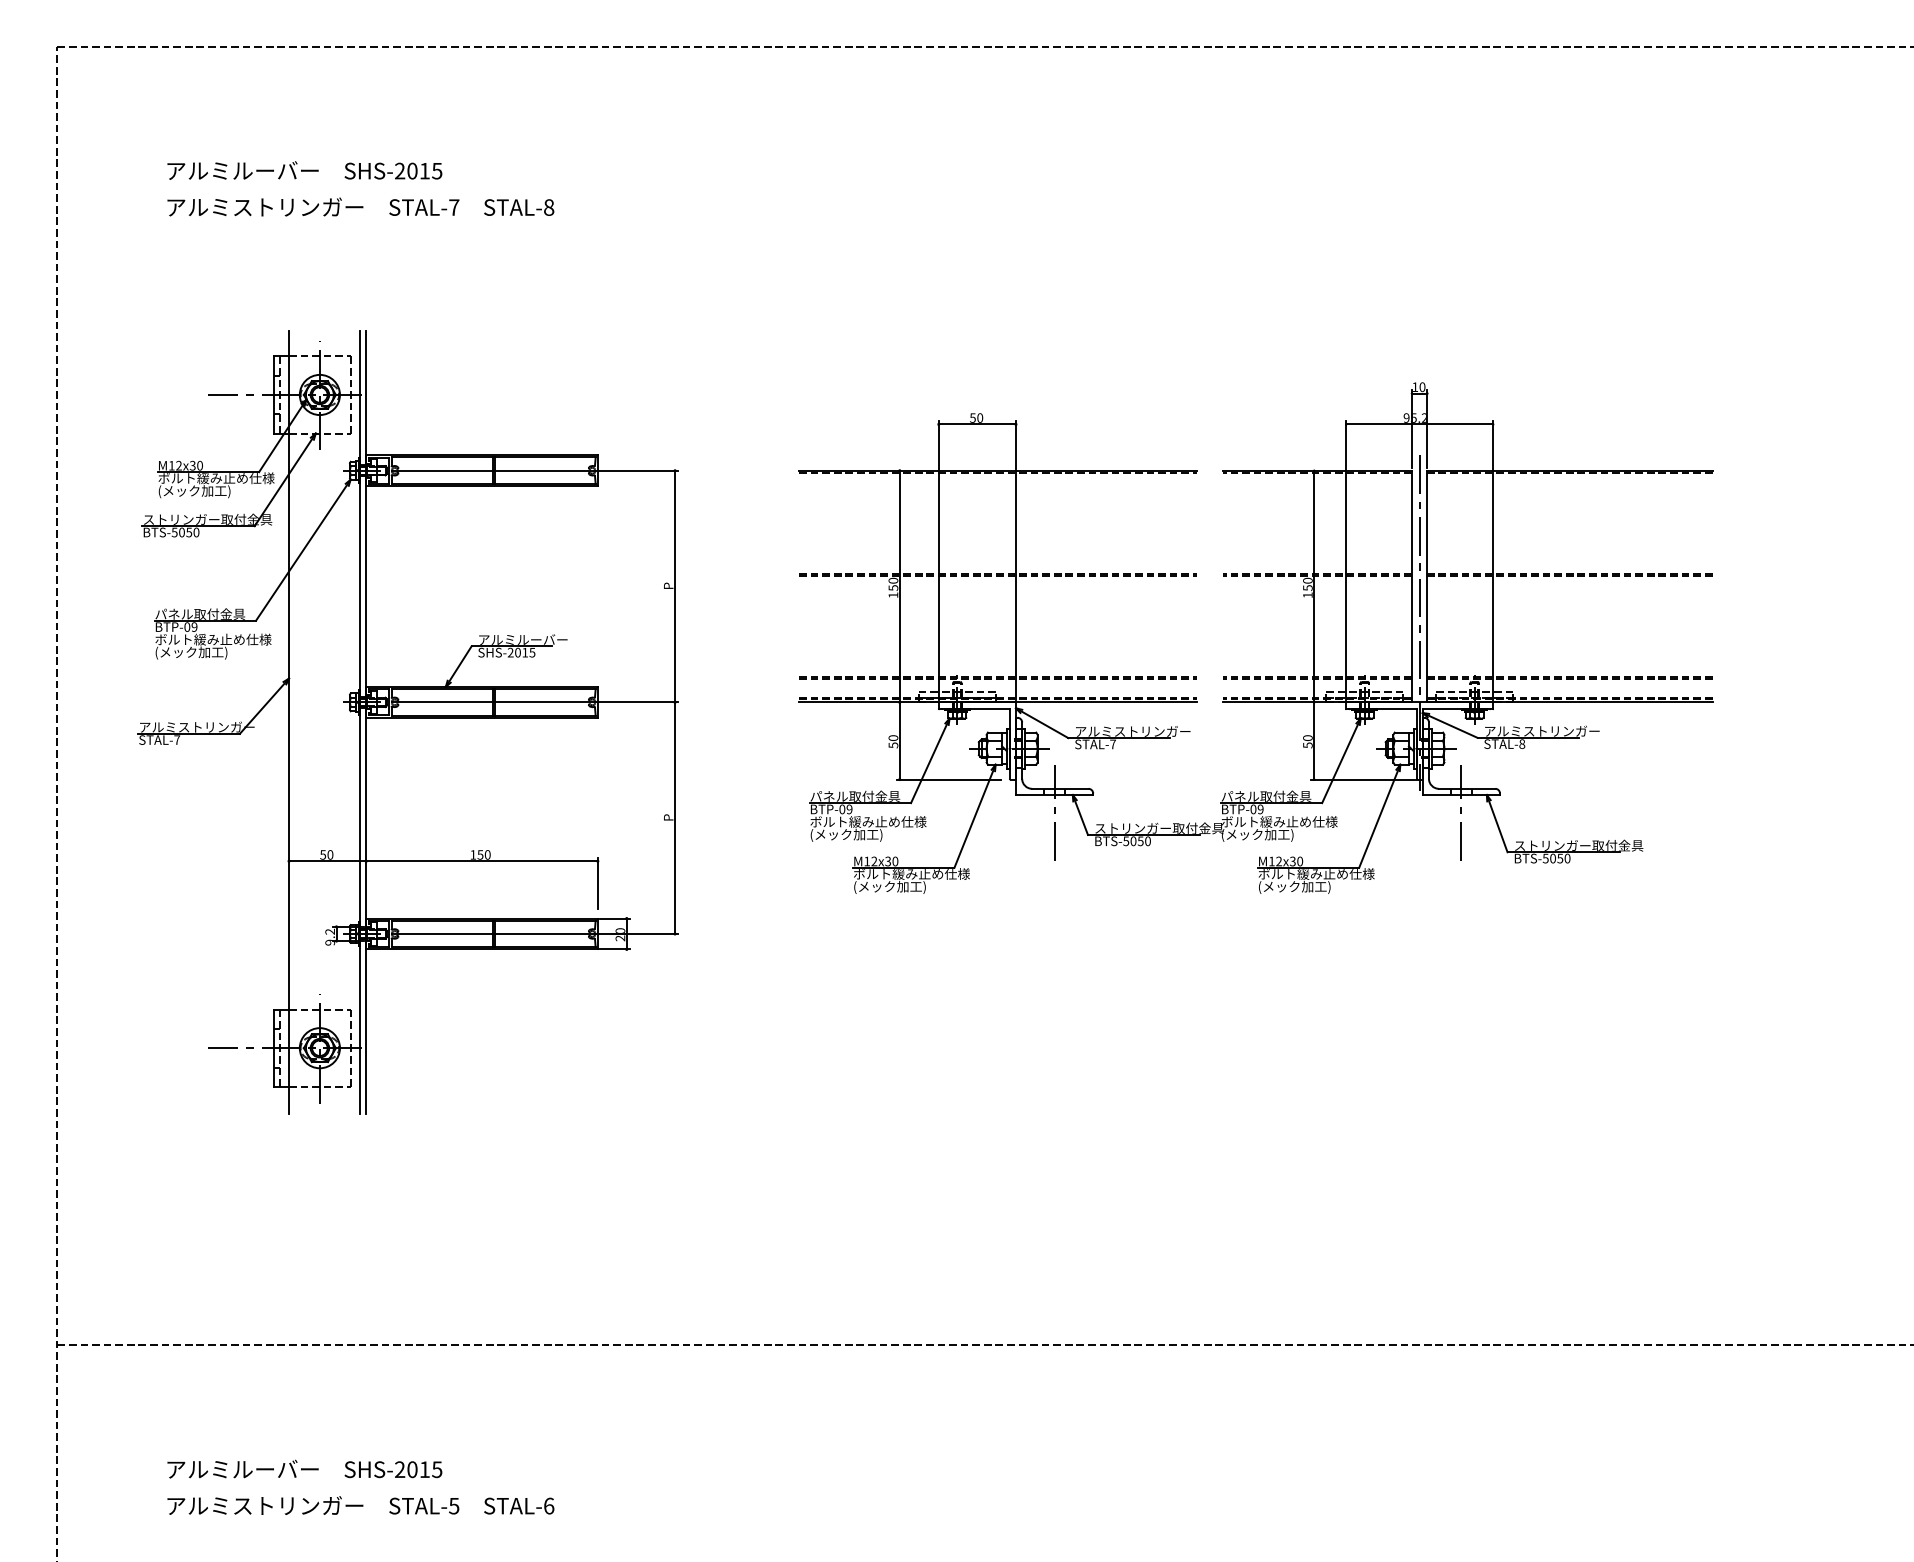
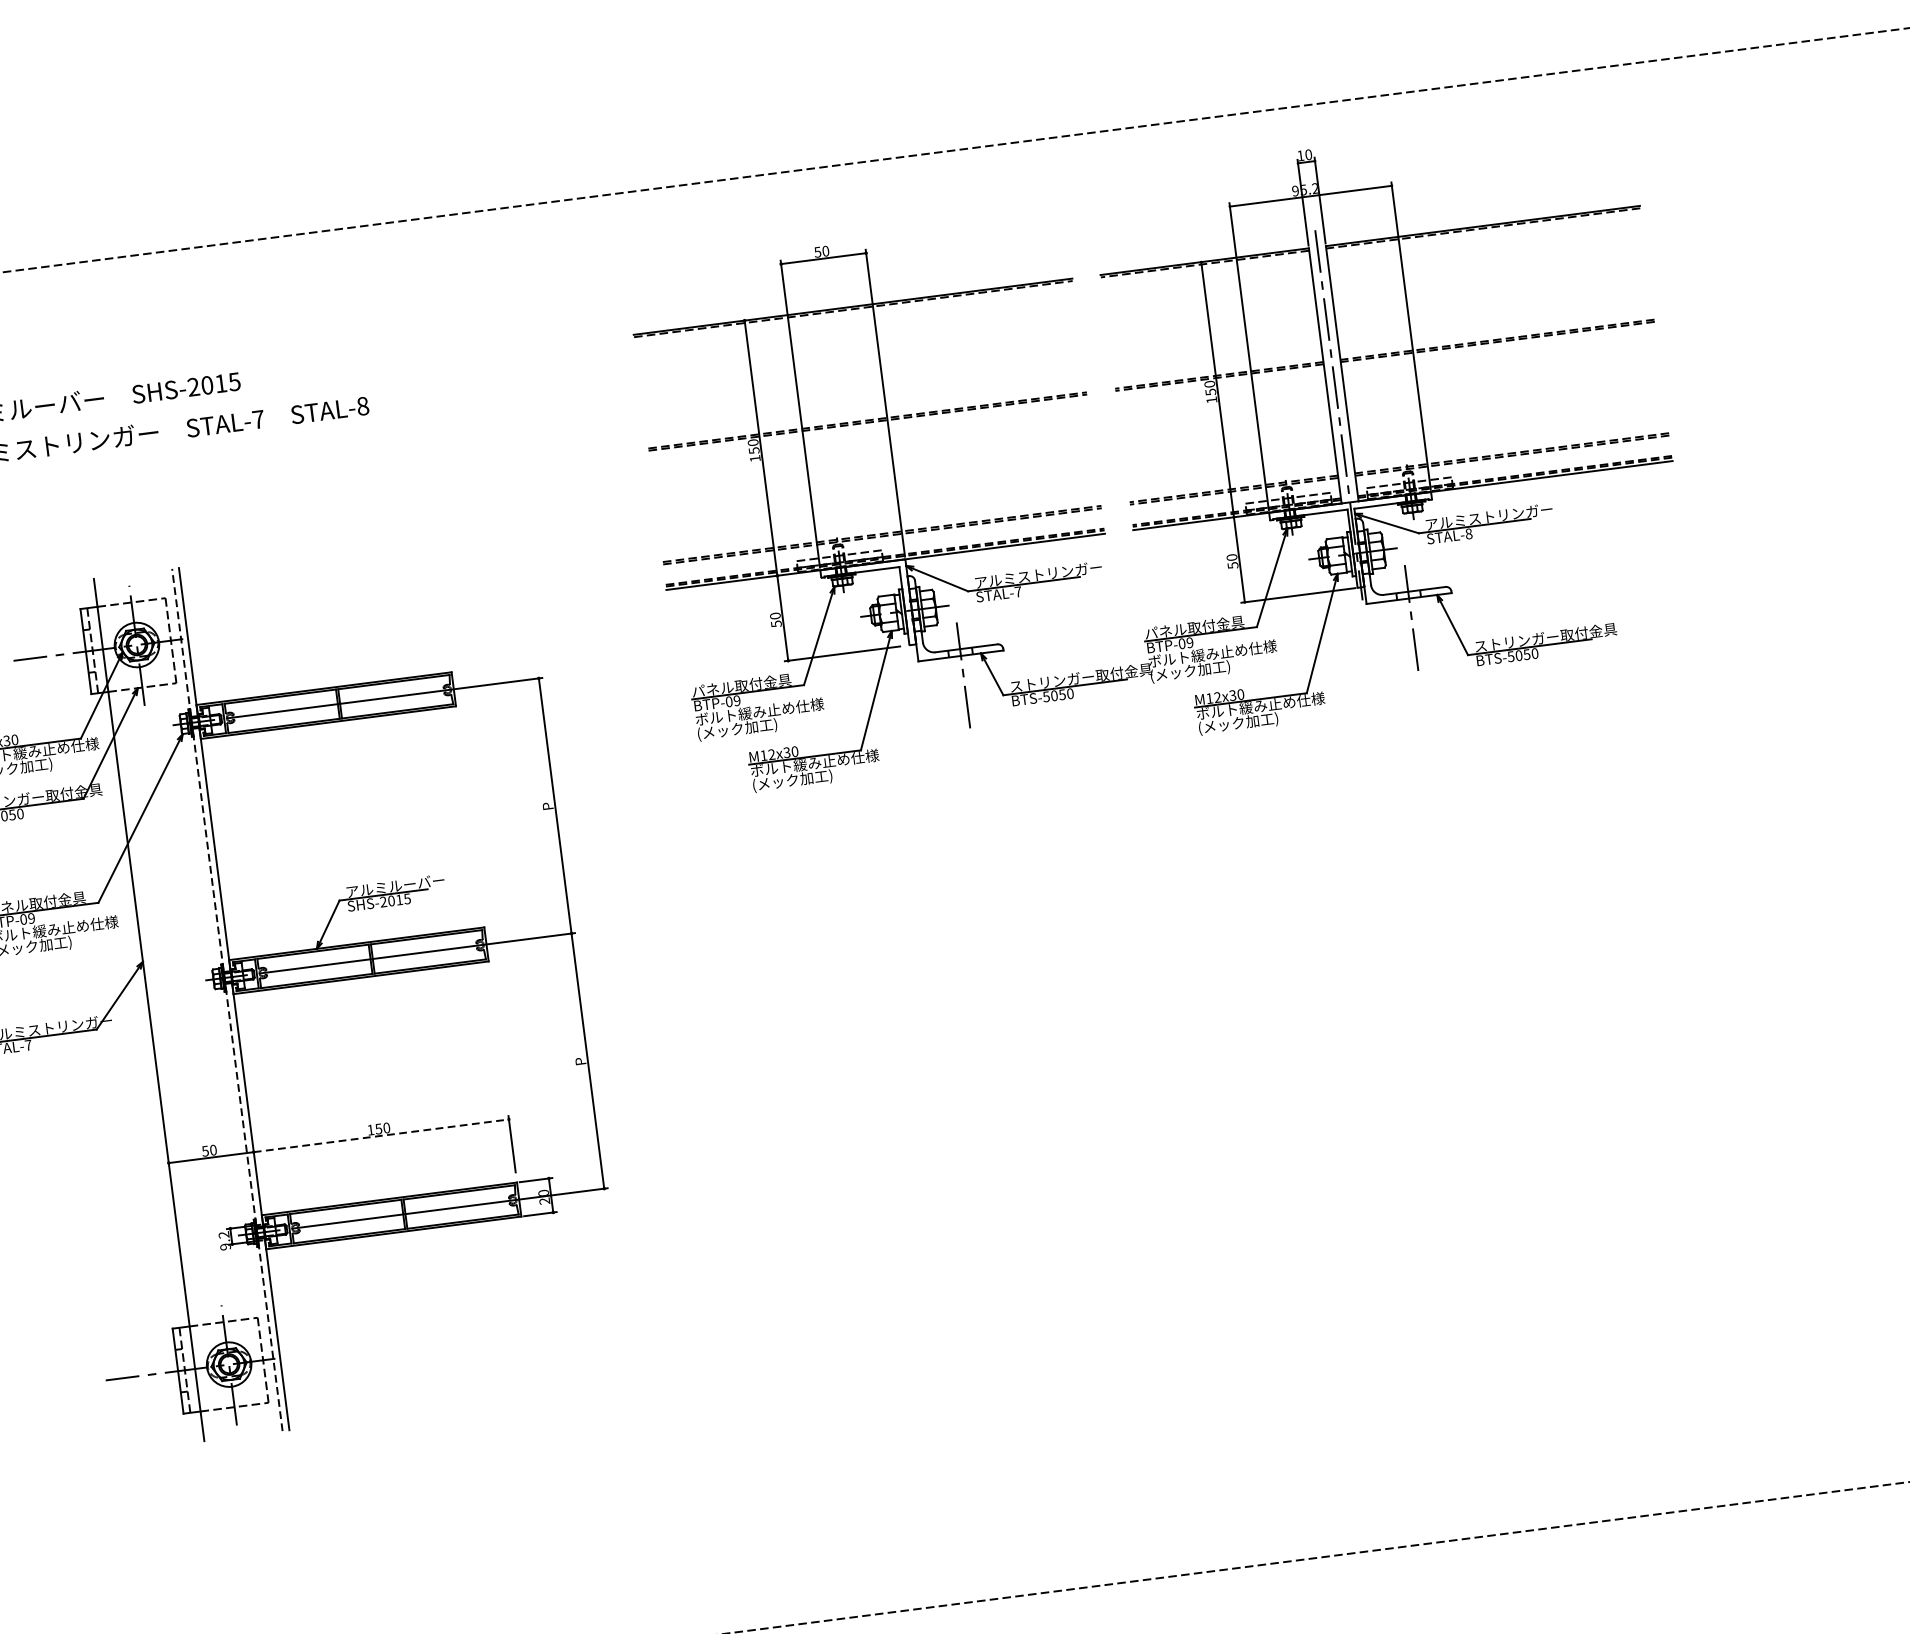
part: (1255, 676) -> (1165, 497), moved
line: (360, 721) -> (227, 999), solid -> dashed
line: (482, 861) -> (381, 1136), solid -> dashed

